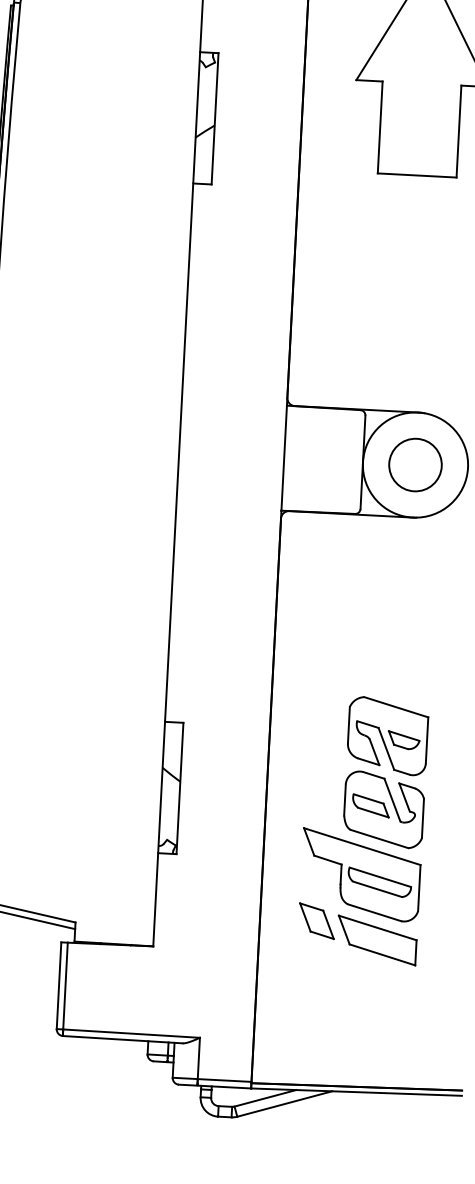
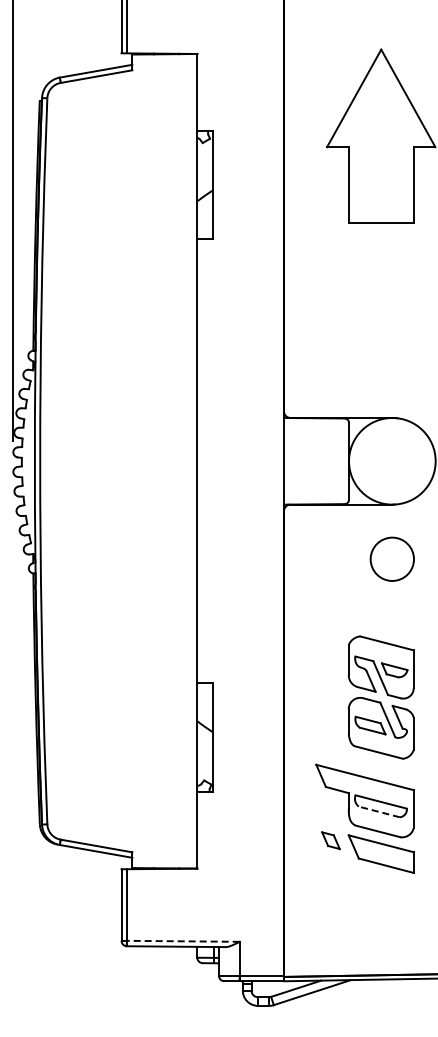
circle: (414, 464) -> (391, 558), moved
part: (384, 772) -> (380, 697), moved
line: (376, 888) -> (378, 811), solid -> dashed
part: (316, 920) -> (330, 840), size x0.6
line: (130, 1033) -> (182, 941), solid -> dashed

